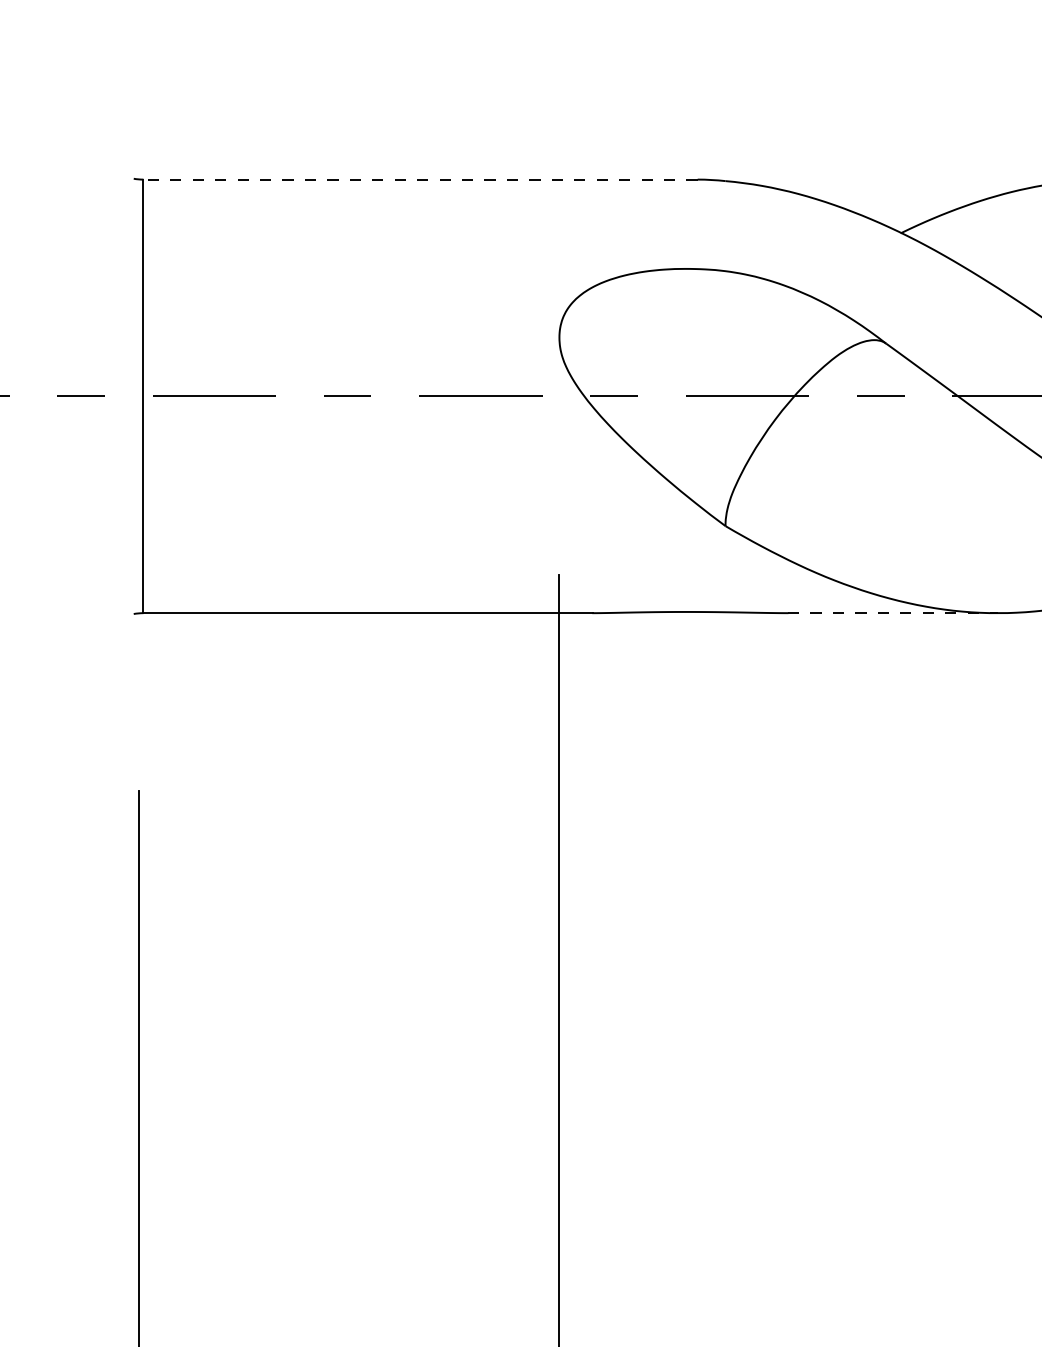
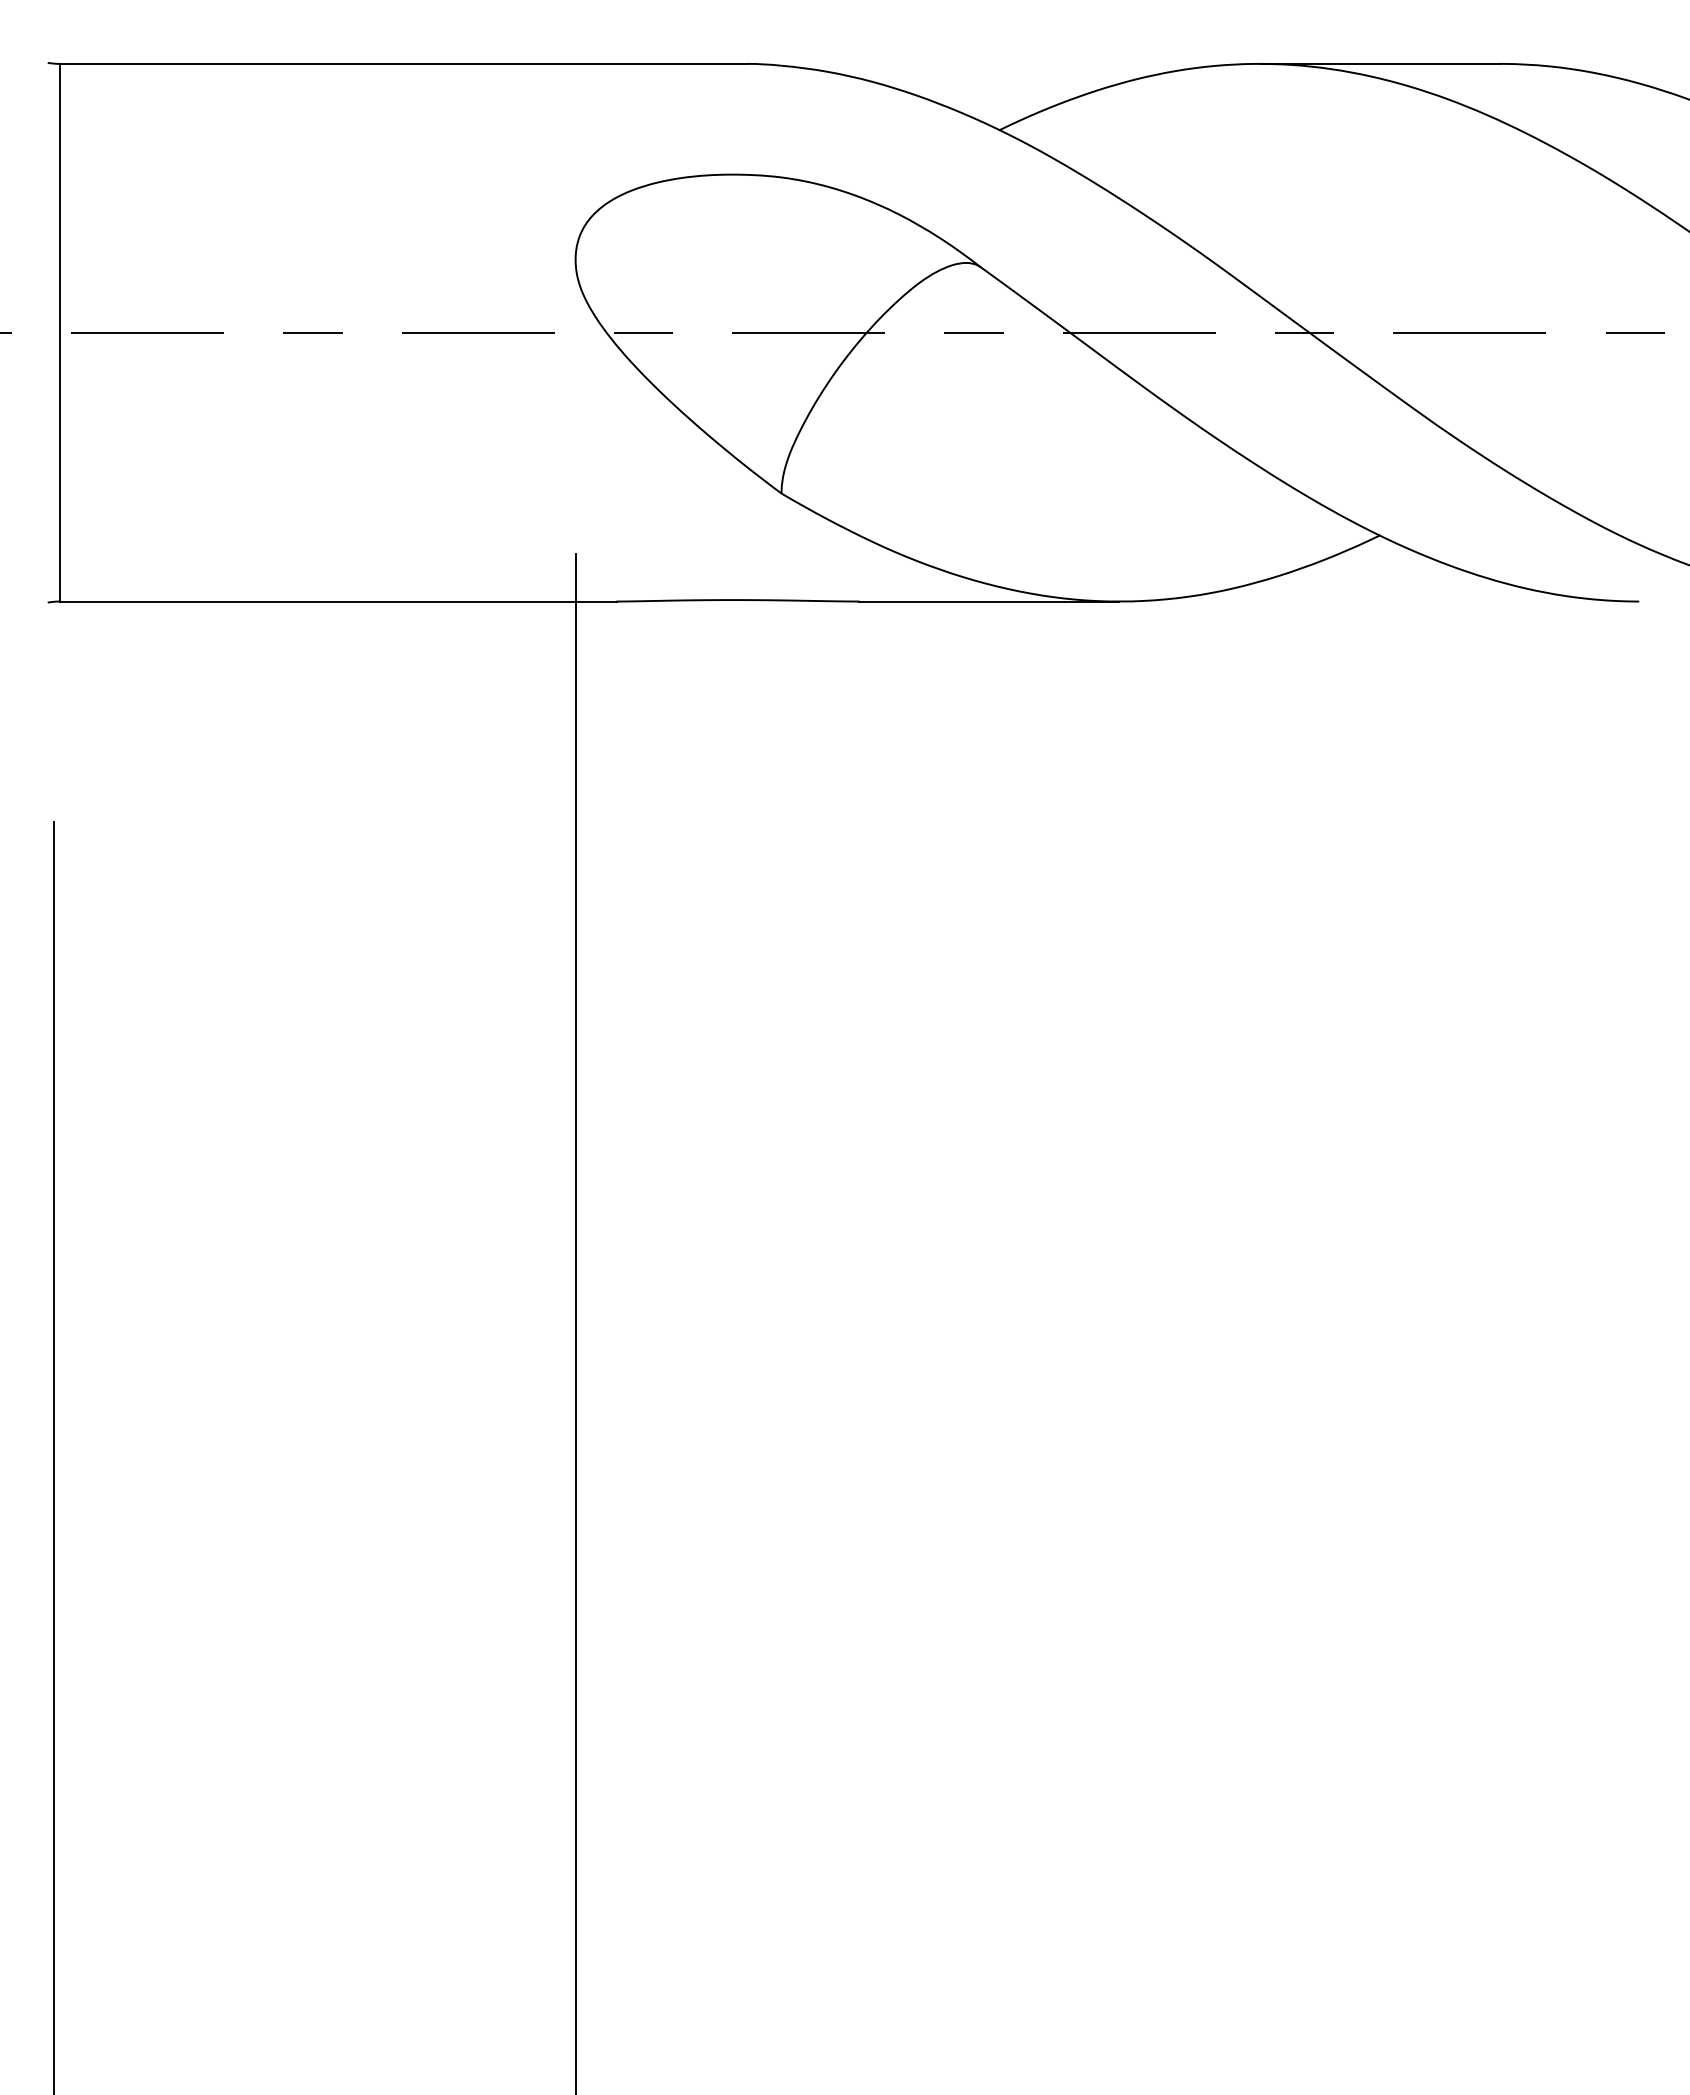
line: (420, 179) -> (403, 63), dashed -> solid
line: (893, 613) -> (989, 601), dashed -> solid

